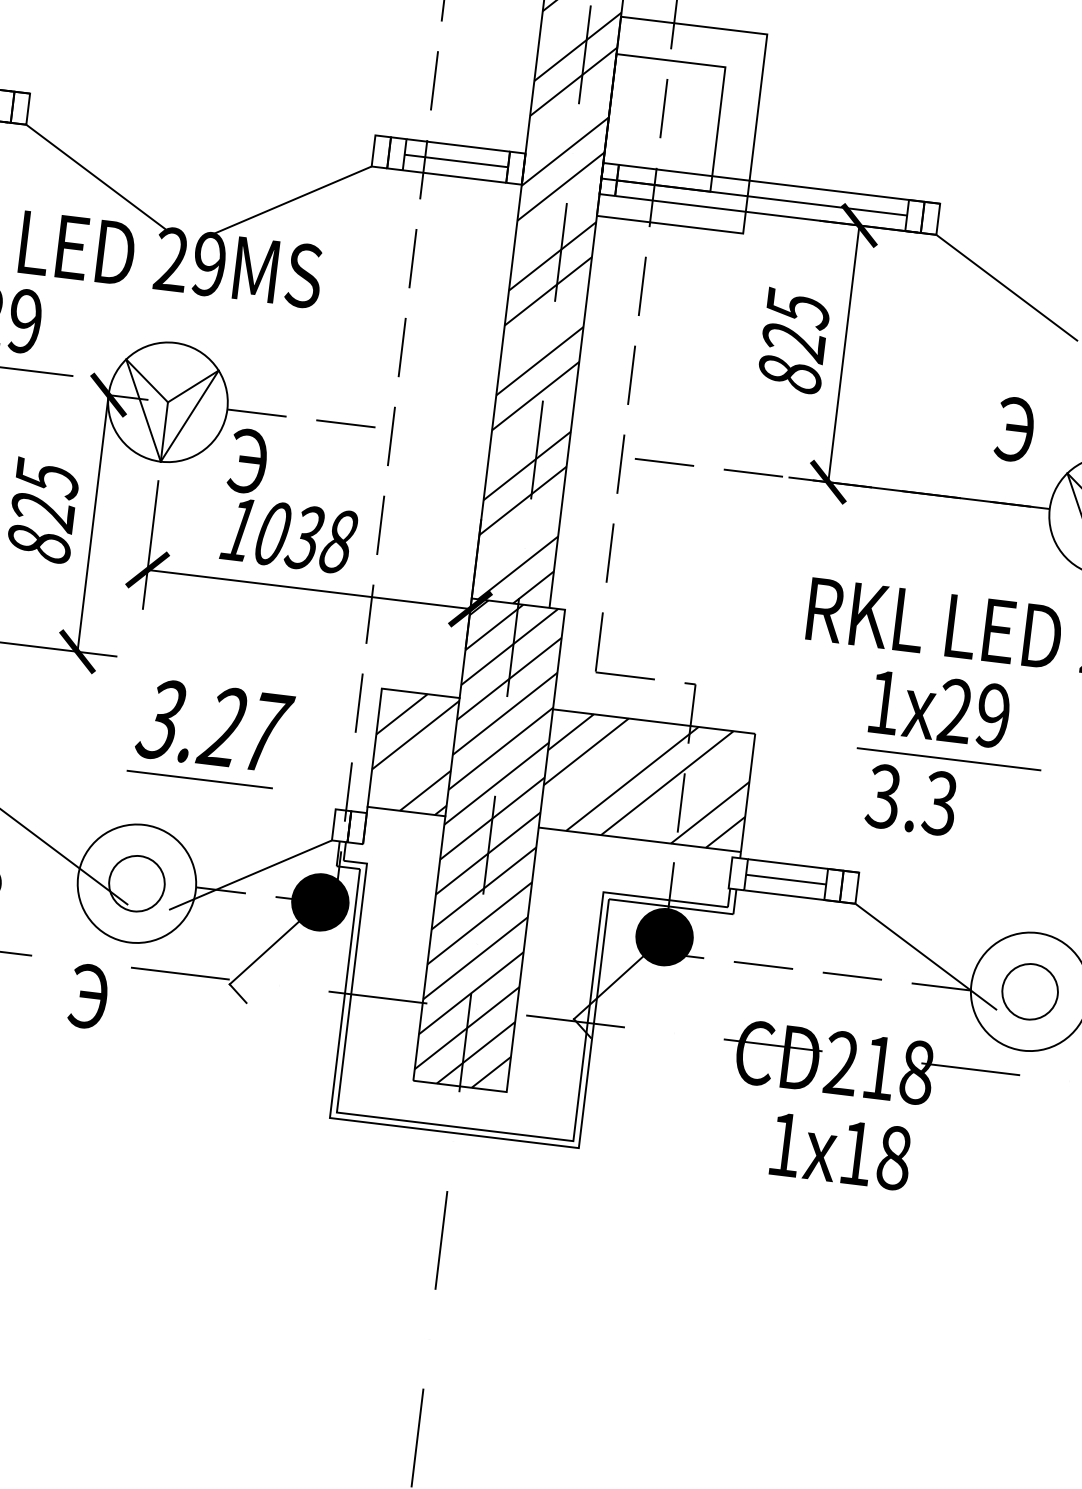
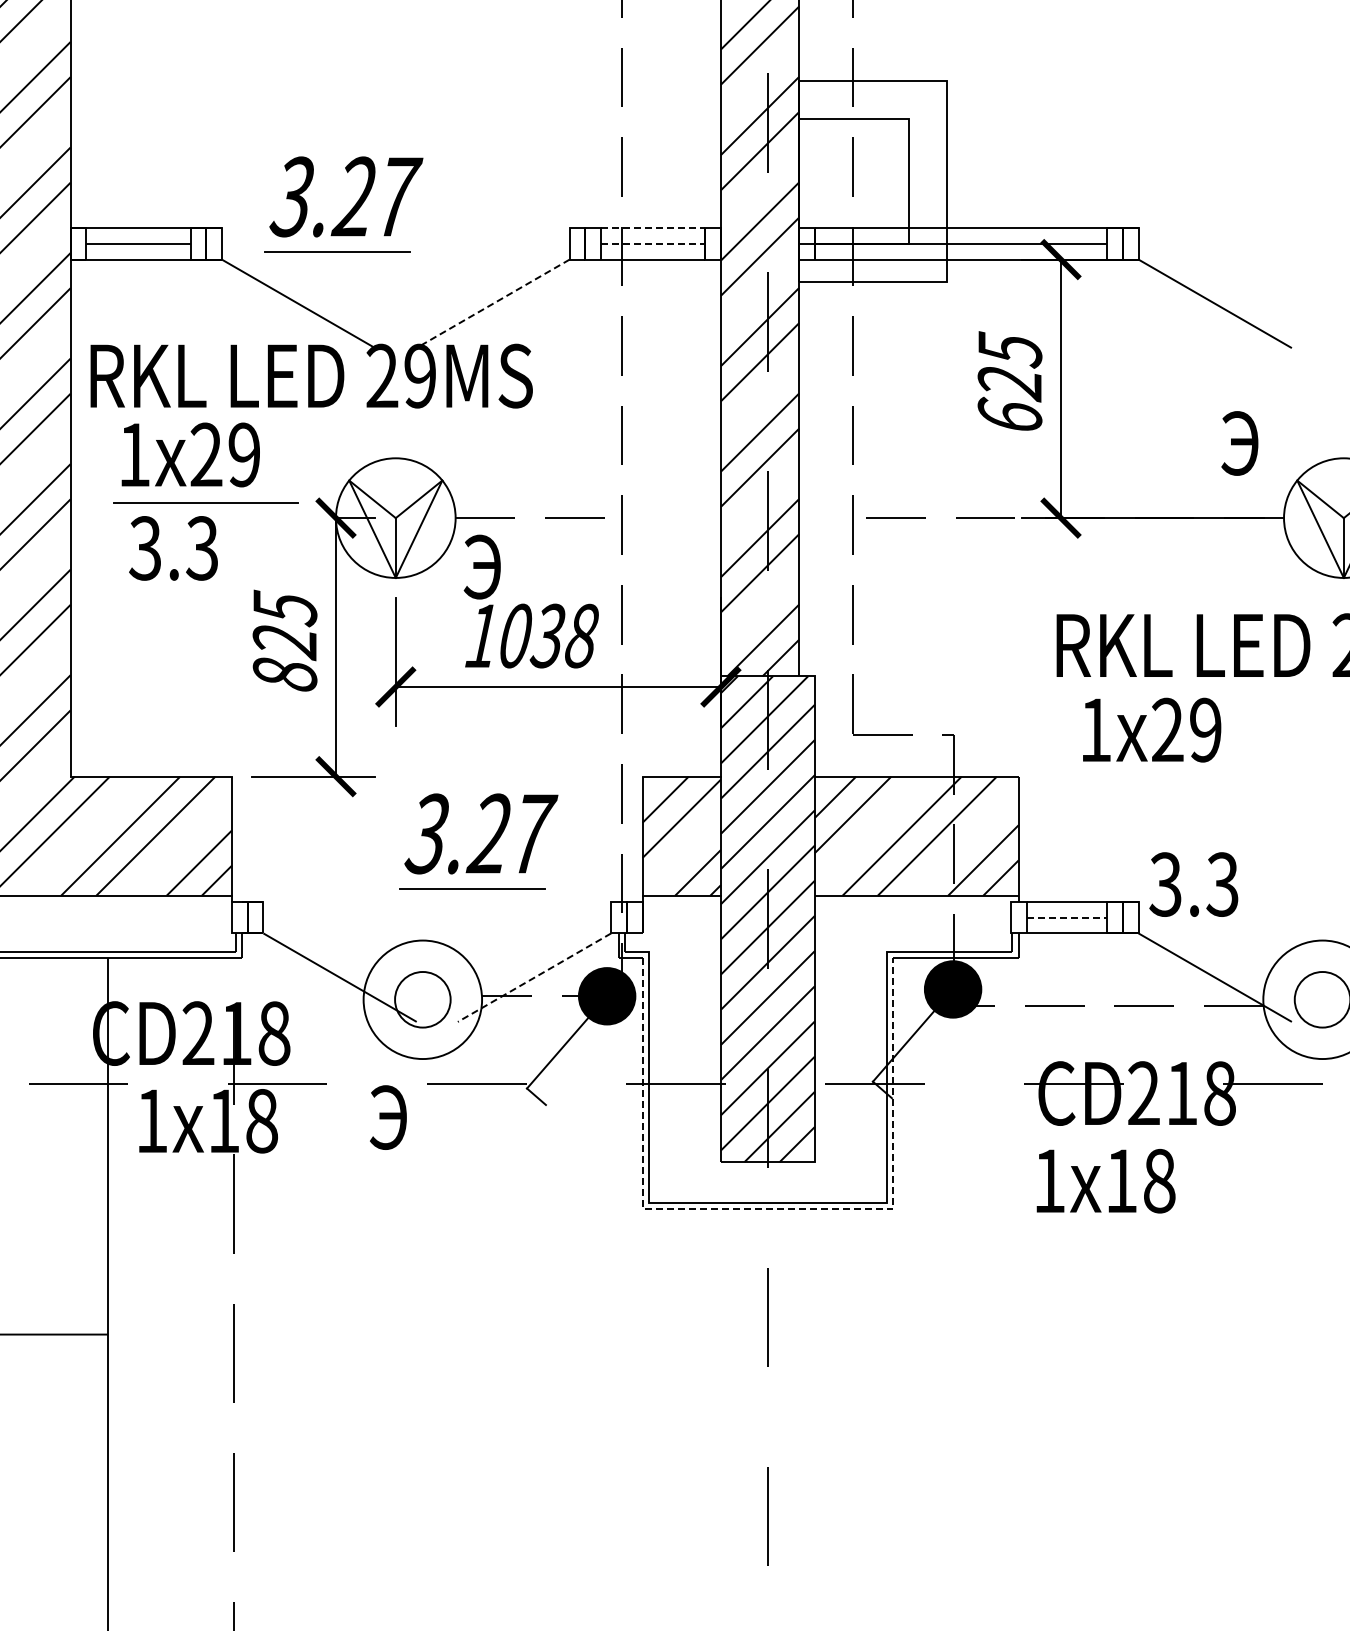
part: (159, 91) -> (350, 210), added
line: (458, 145) -> (653, 228), solid -> dashed
line: (456, 160) -> (653, 243), solid -> dashed
line: (290, 200) -> (493, 303), solid -> dashed
text: (789, 373) -> (1009, 414), 825 -> 625
text: (940, 708) -> (1152, 729), moved
line: (949, 759) -> (1214, 778), removed
text: (911, 799) -> (1193, 884), moved
line: (250, 875) -> (534, 977), solid -> dashed
line: (786, 879) -> (1067, 917), solid -> dashed
line: (454, 1133) -> (768, 1209), solid -> dashed
text: (840, 1151) -> (1105, 1181), moved

